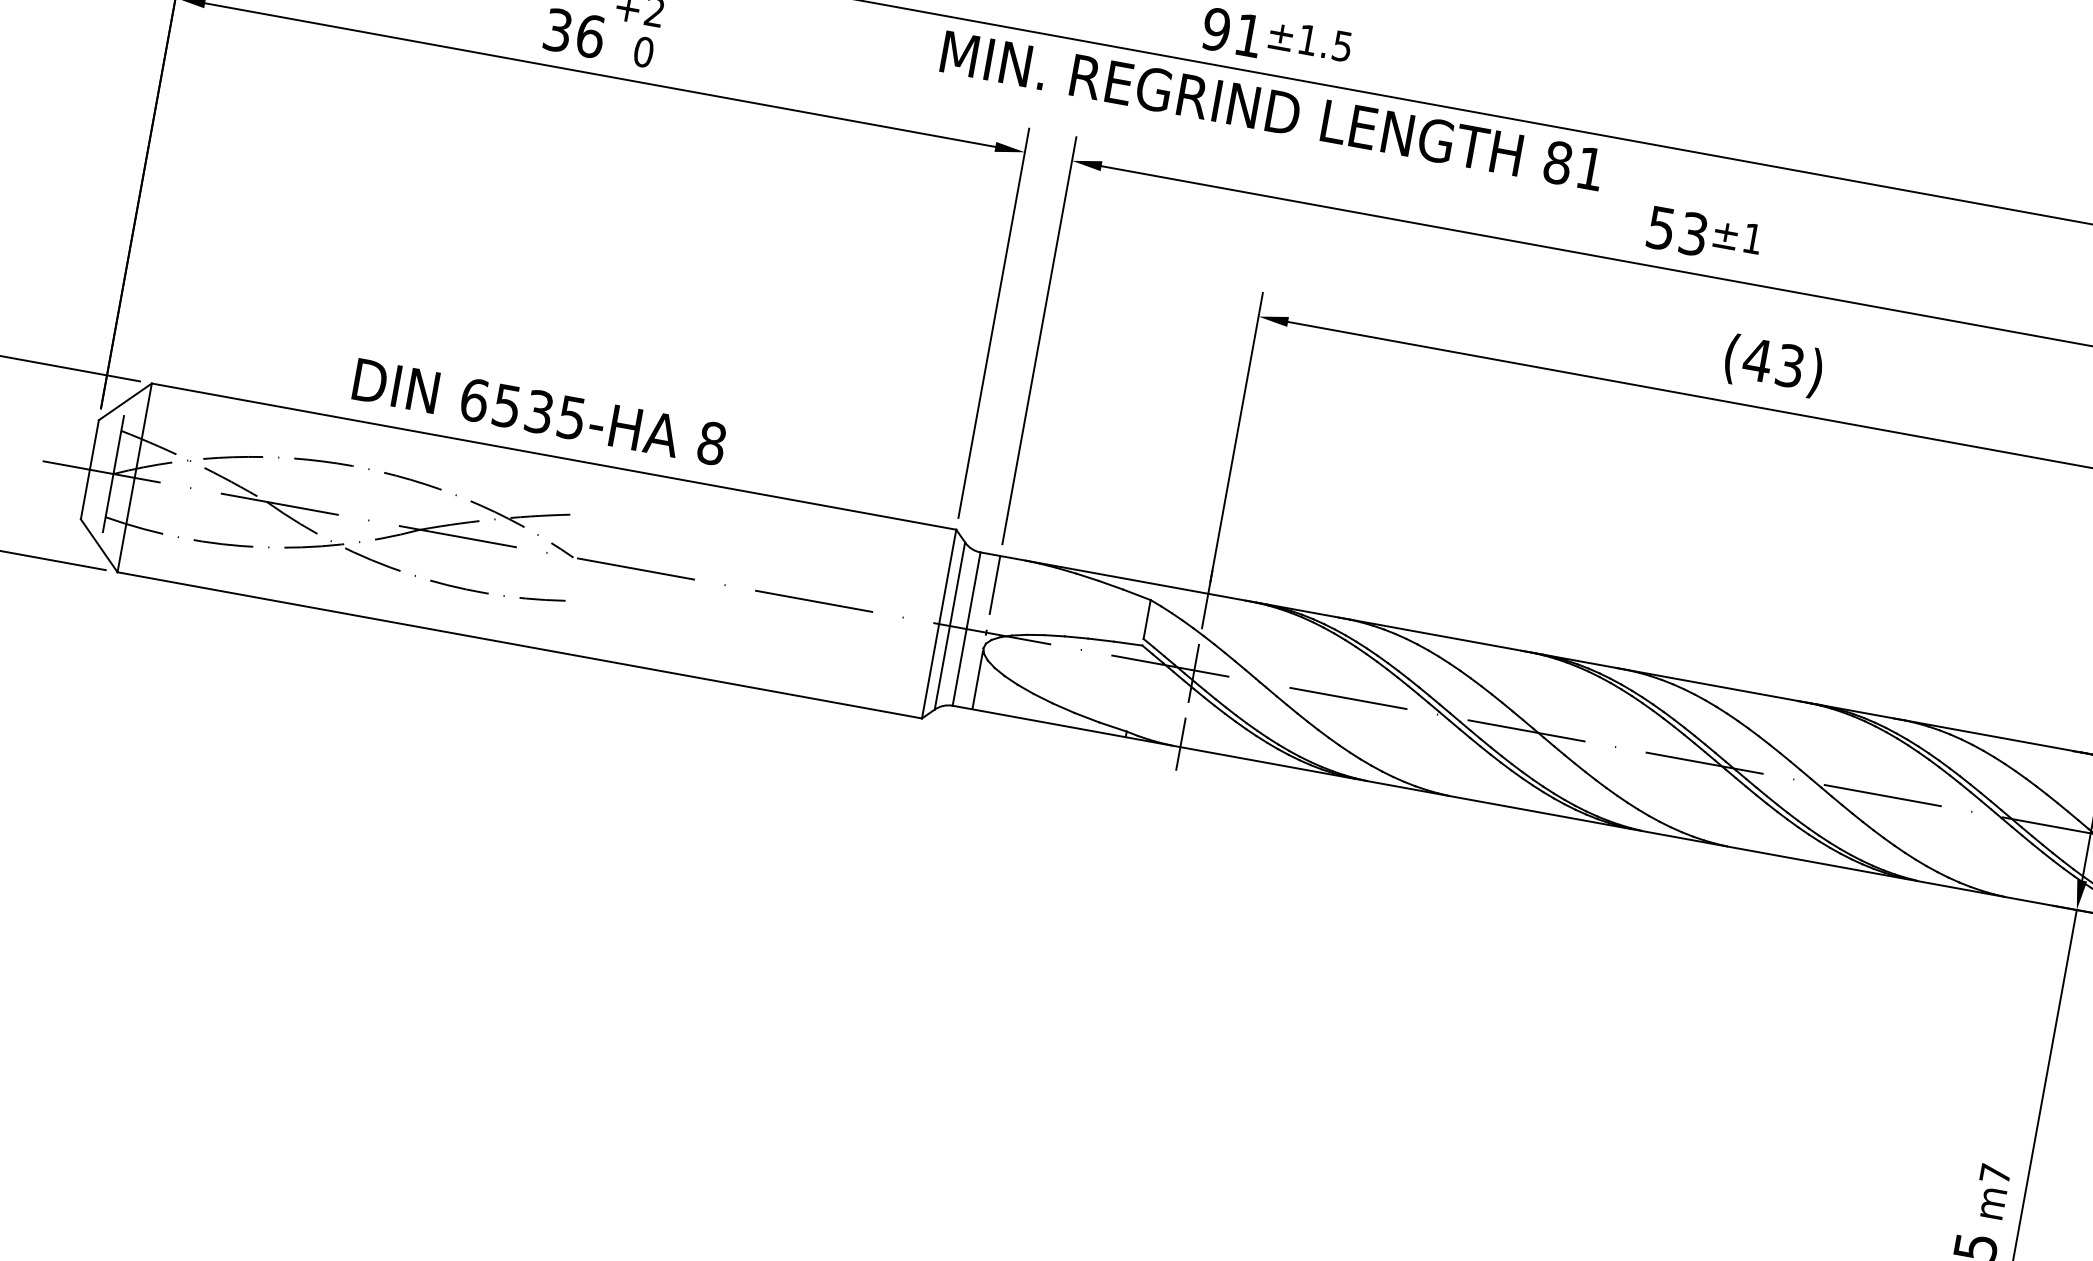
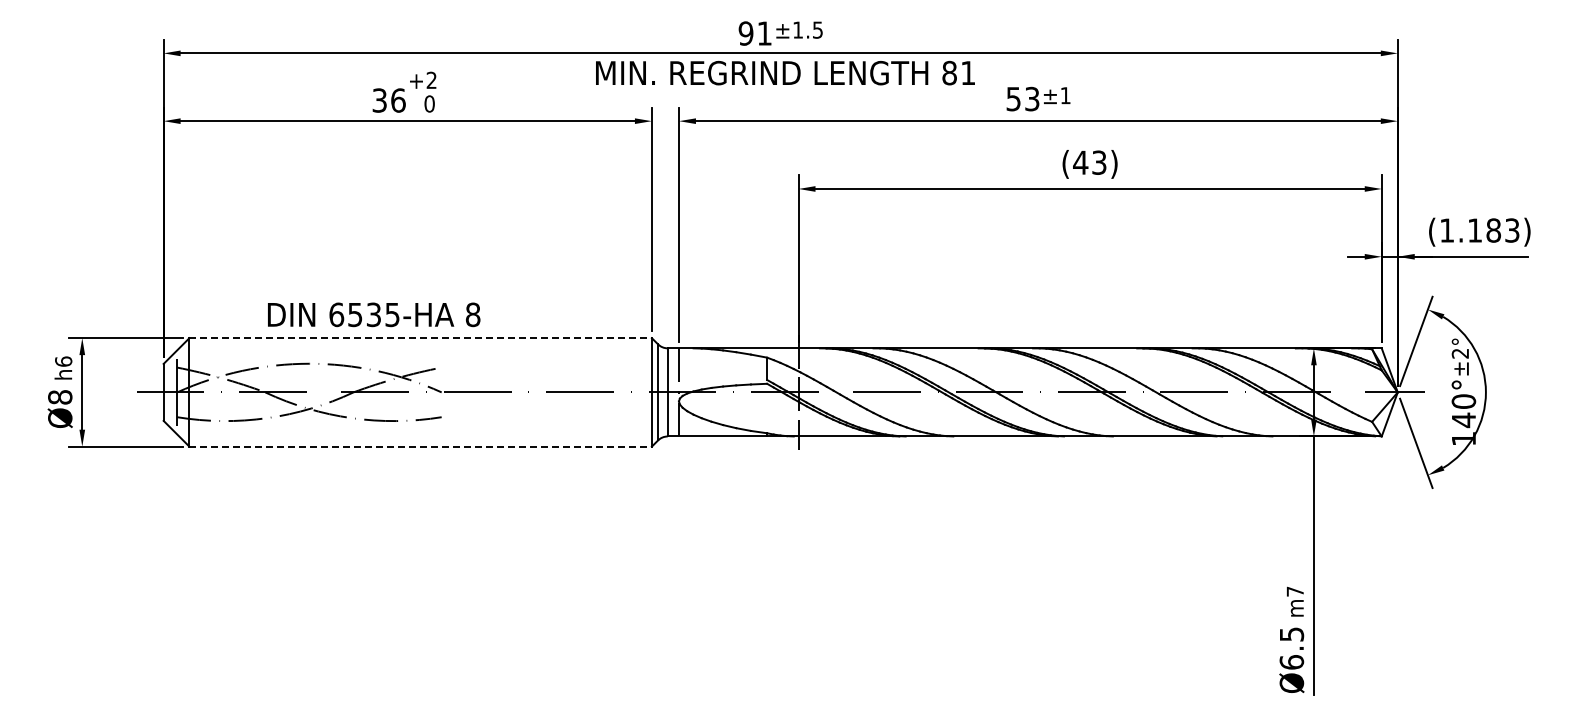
text: (540, 411) -> (374, 314), moved
line: (555, 457) -> (421, 338), solid -> dashed
line: (521, 645) -> (421, 446), solid -> dashed

